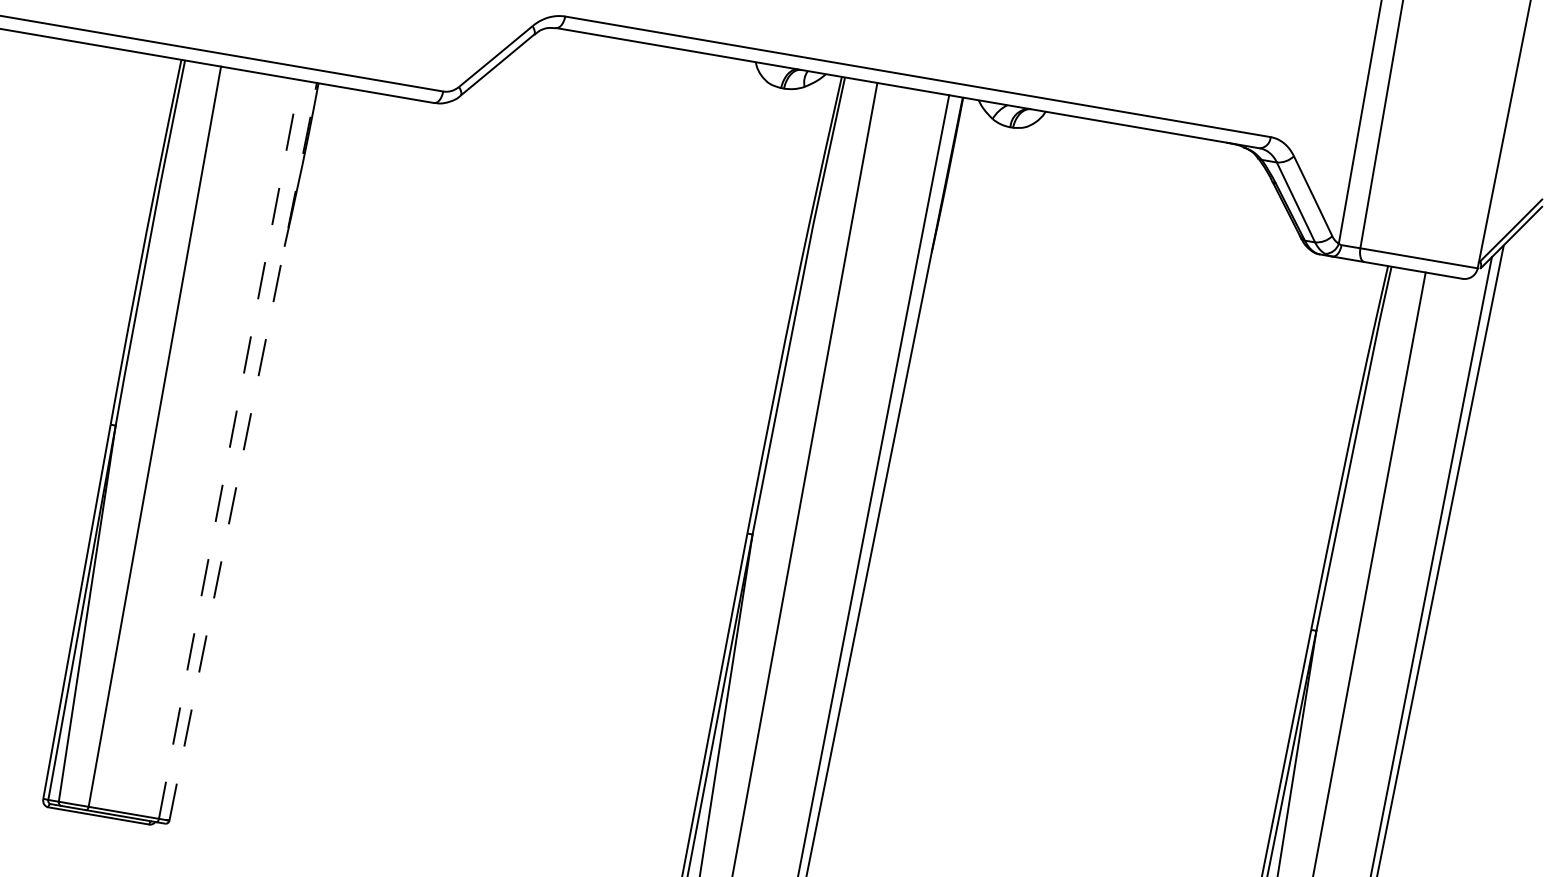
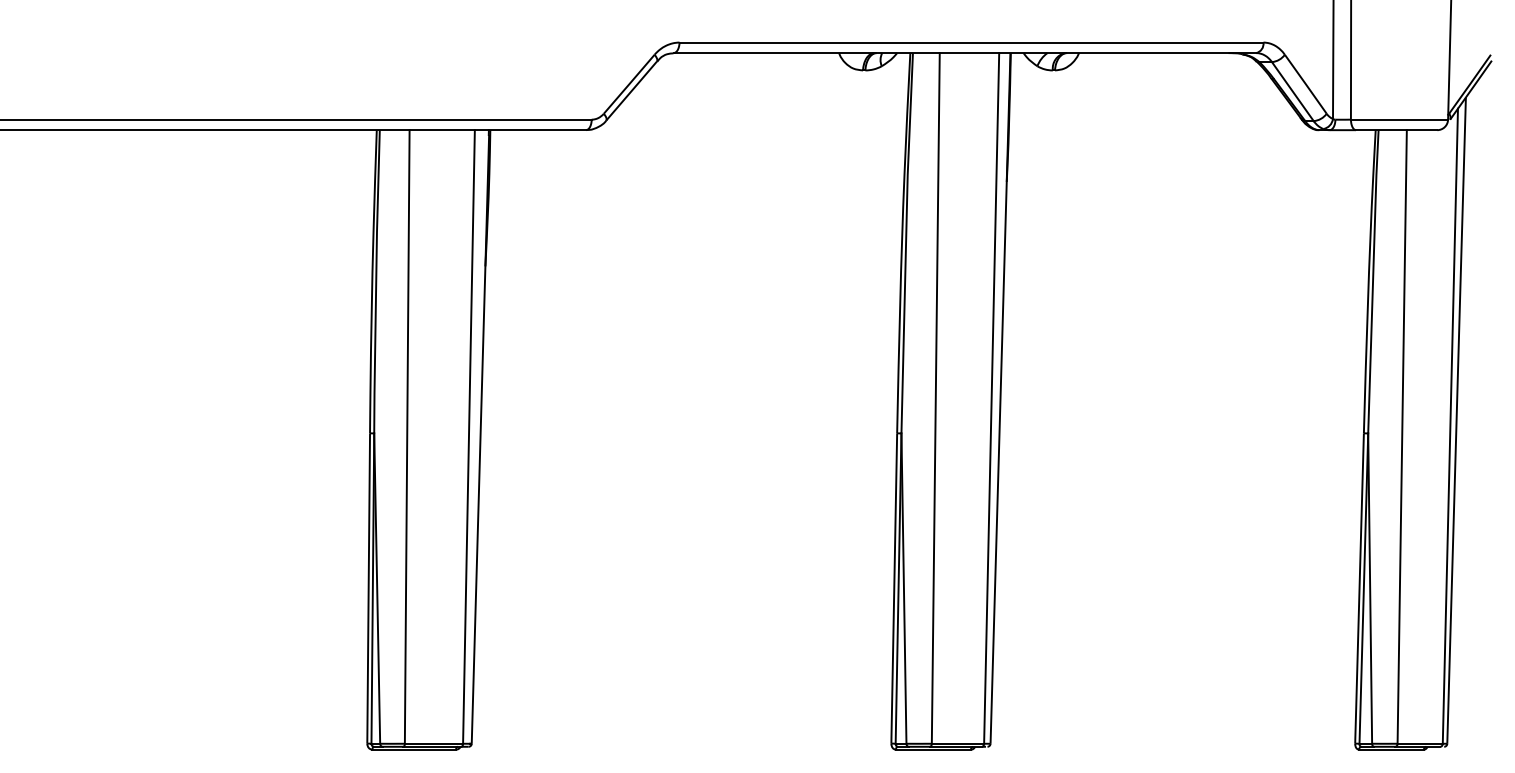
line: (228, 448) -> (468, 436), dashed -> solid
line: (243, 453) -> (480, 438), dashed -> solid

